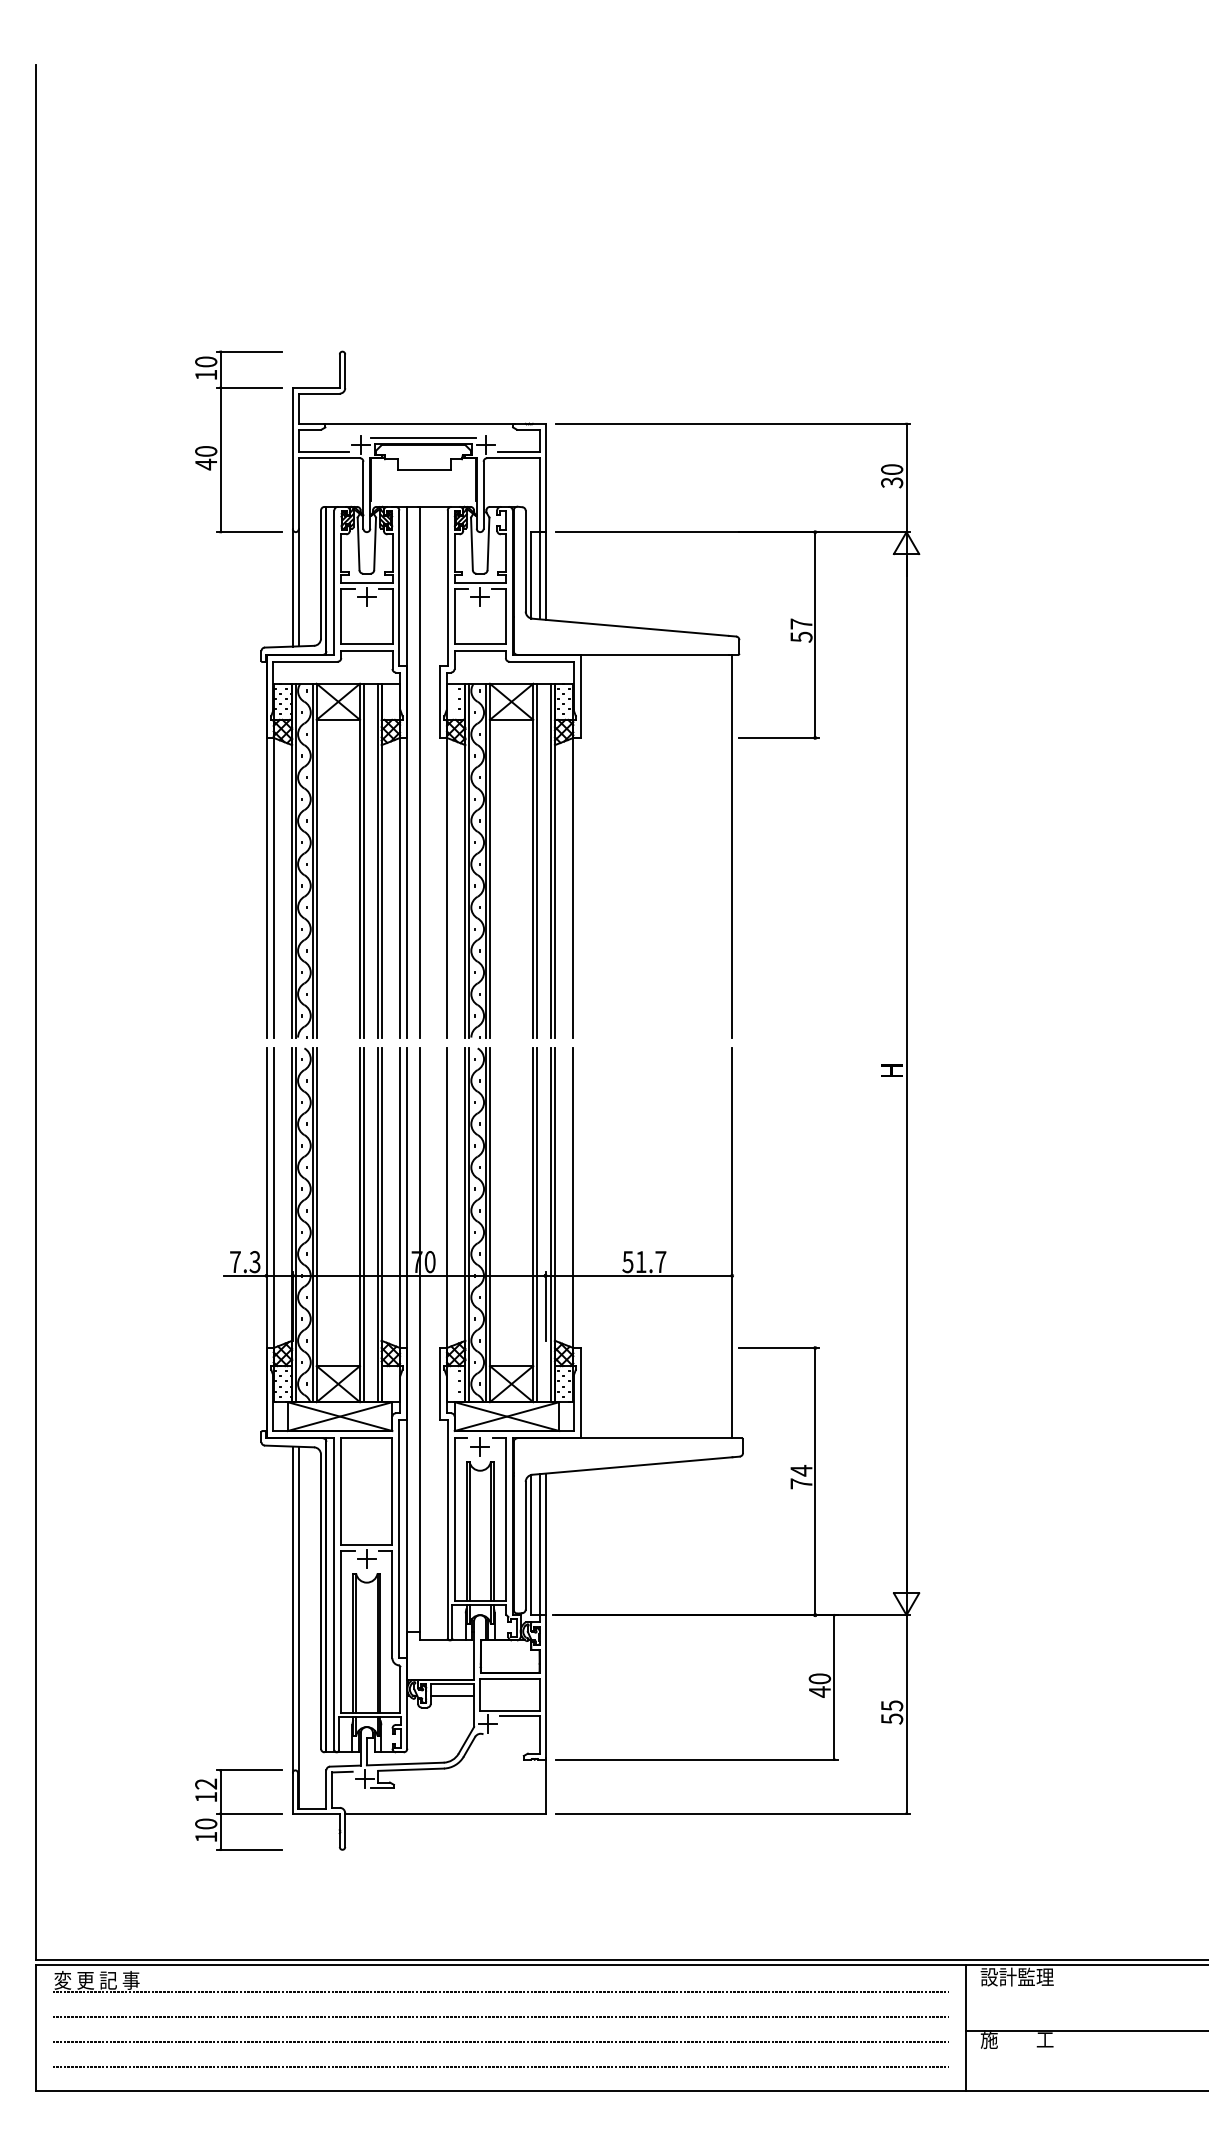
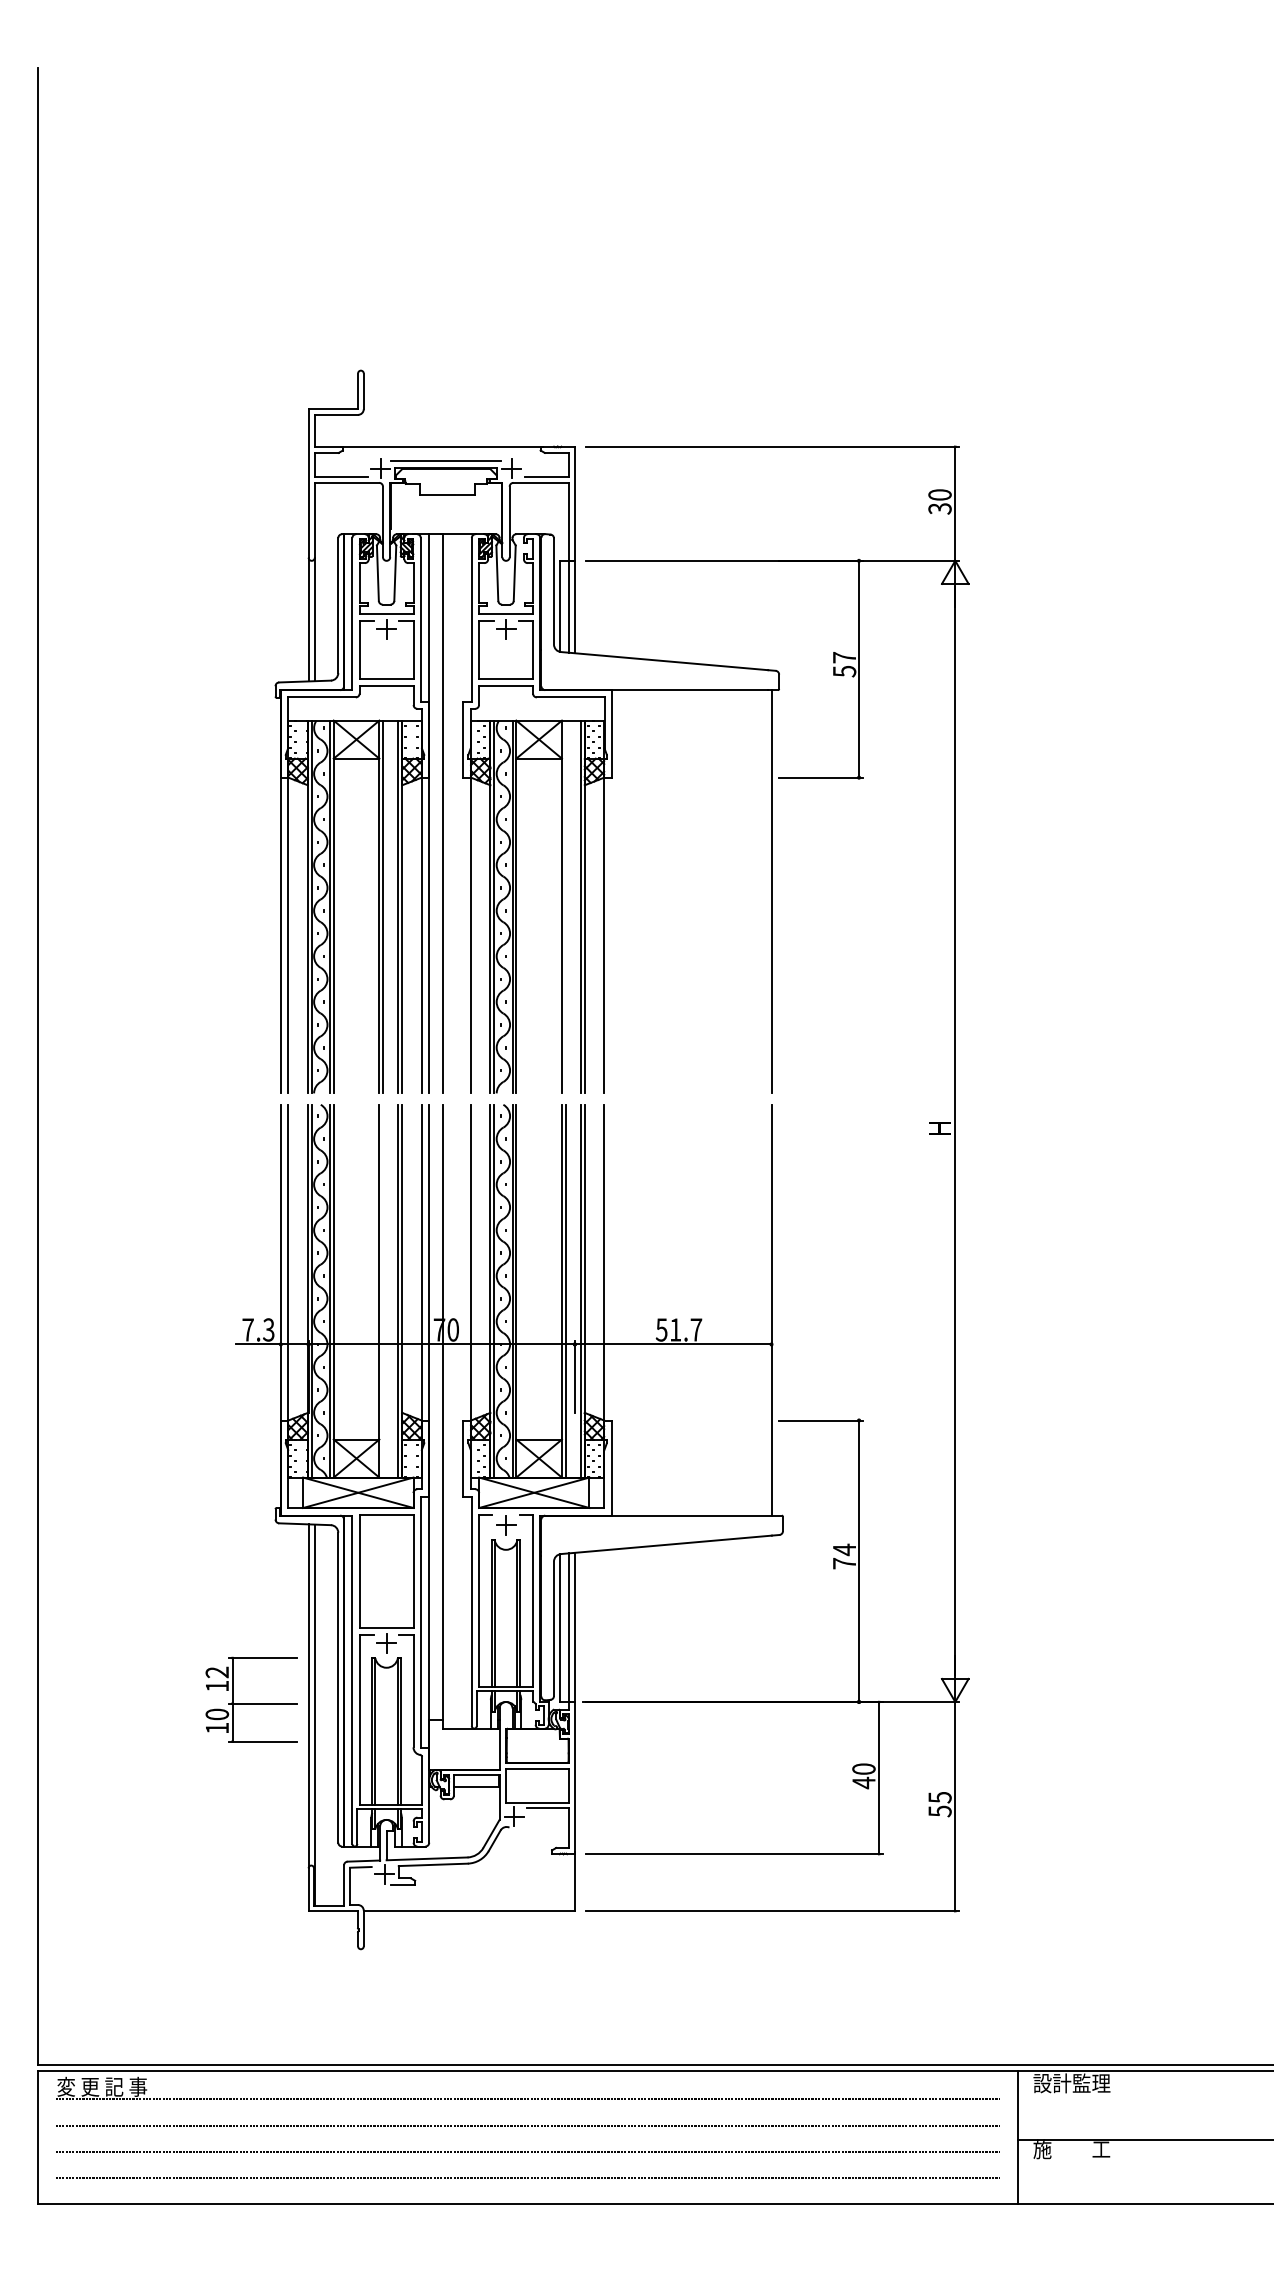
part: (221, 441) -> (233, 465), removed
line: (536, 860) -> (565, 906), removed
line: (363, 1225) -> (383, 1291), removed
part: (238, 1809) -> (251, 1699), moved

